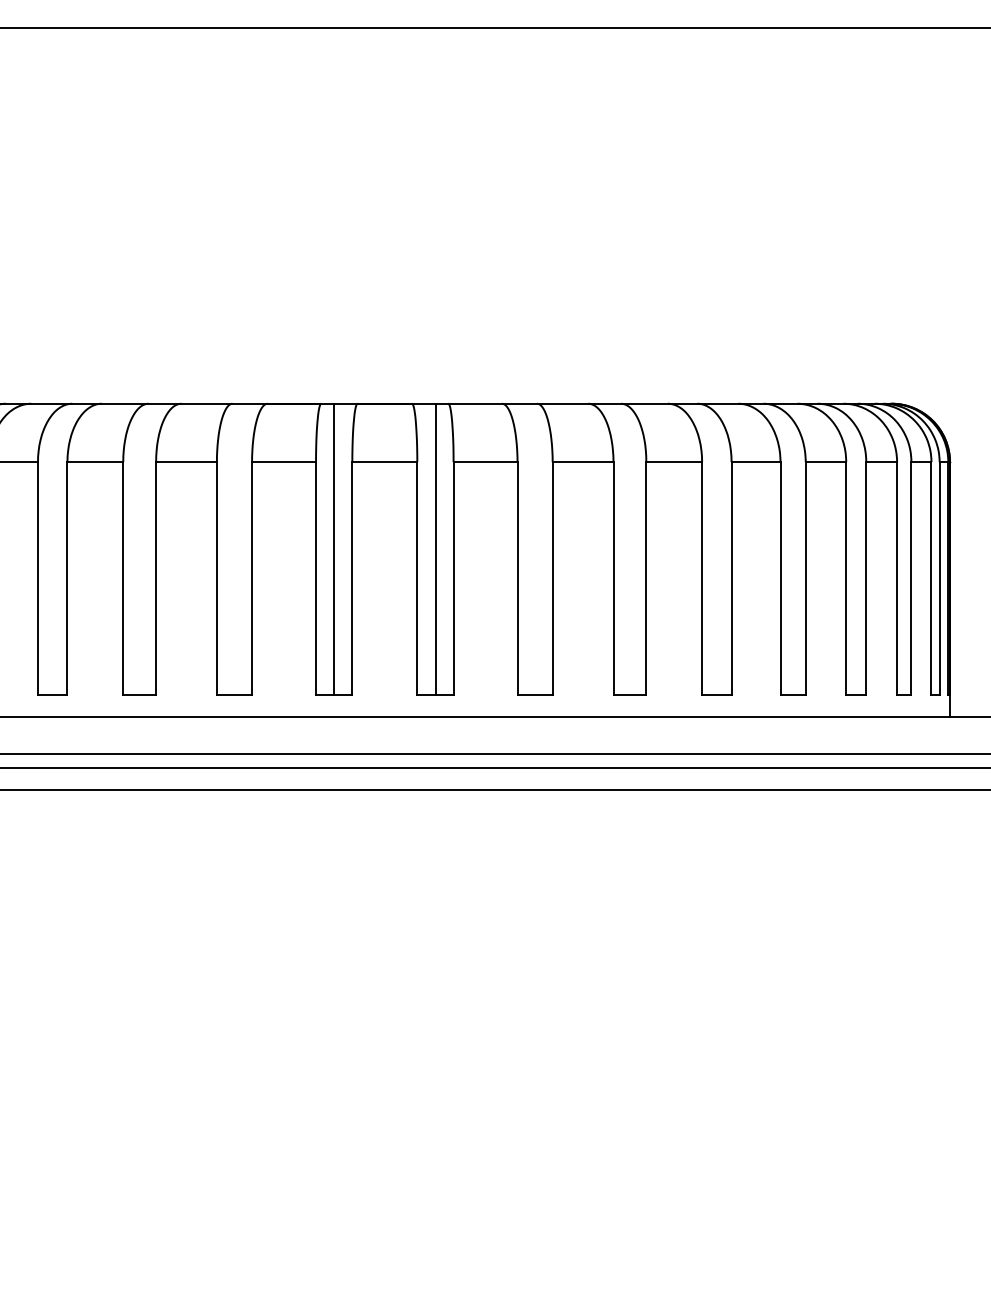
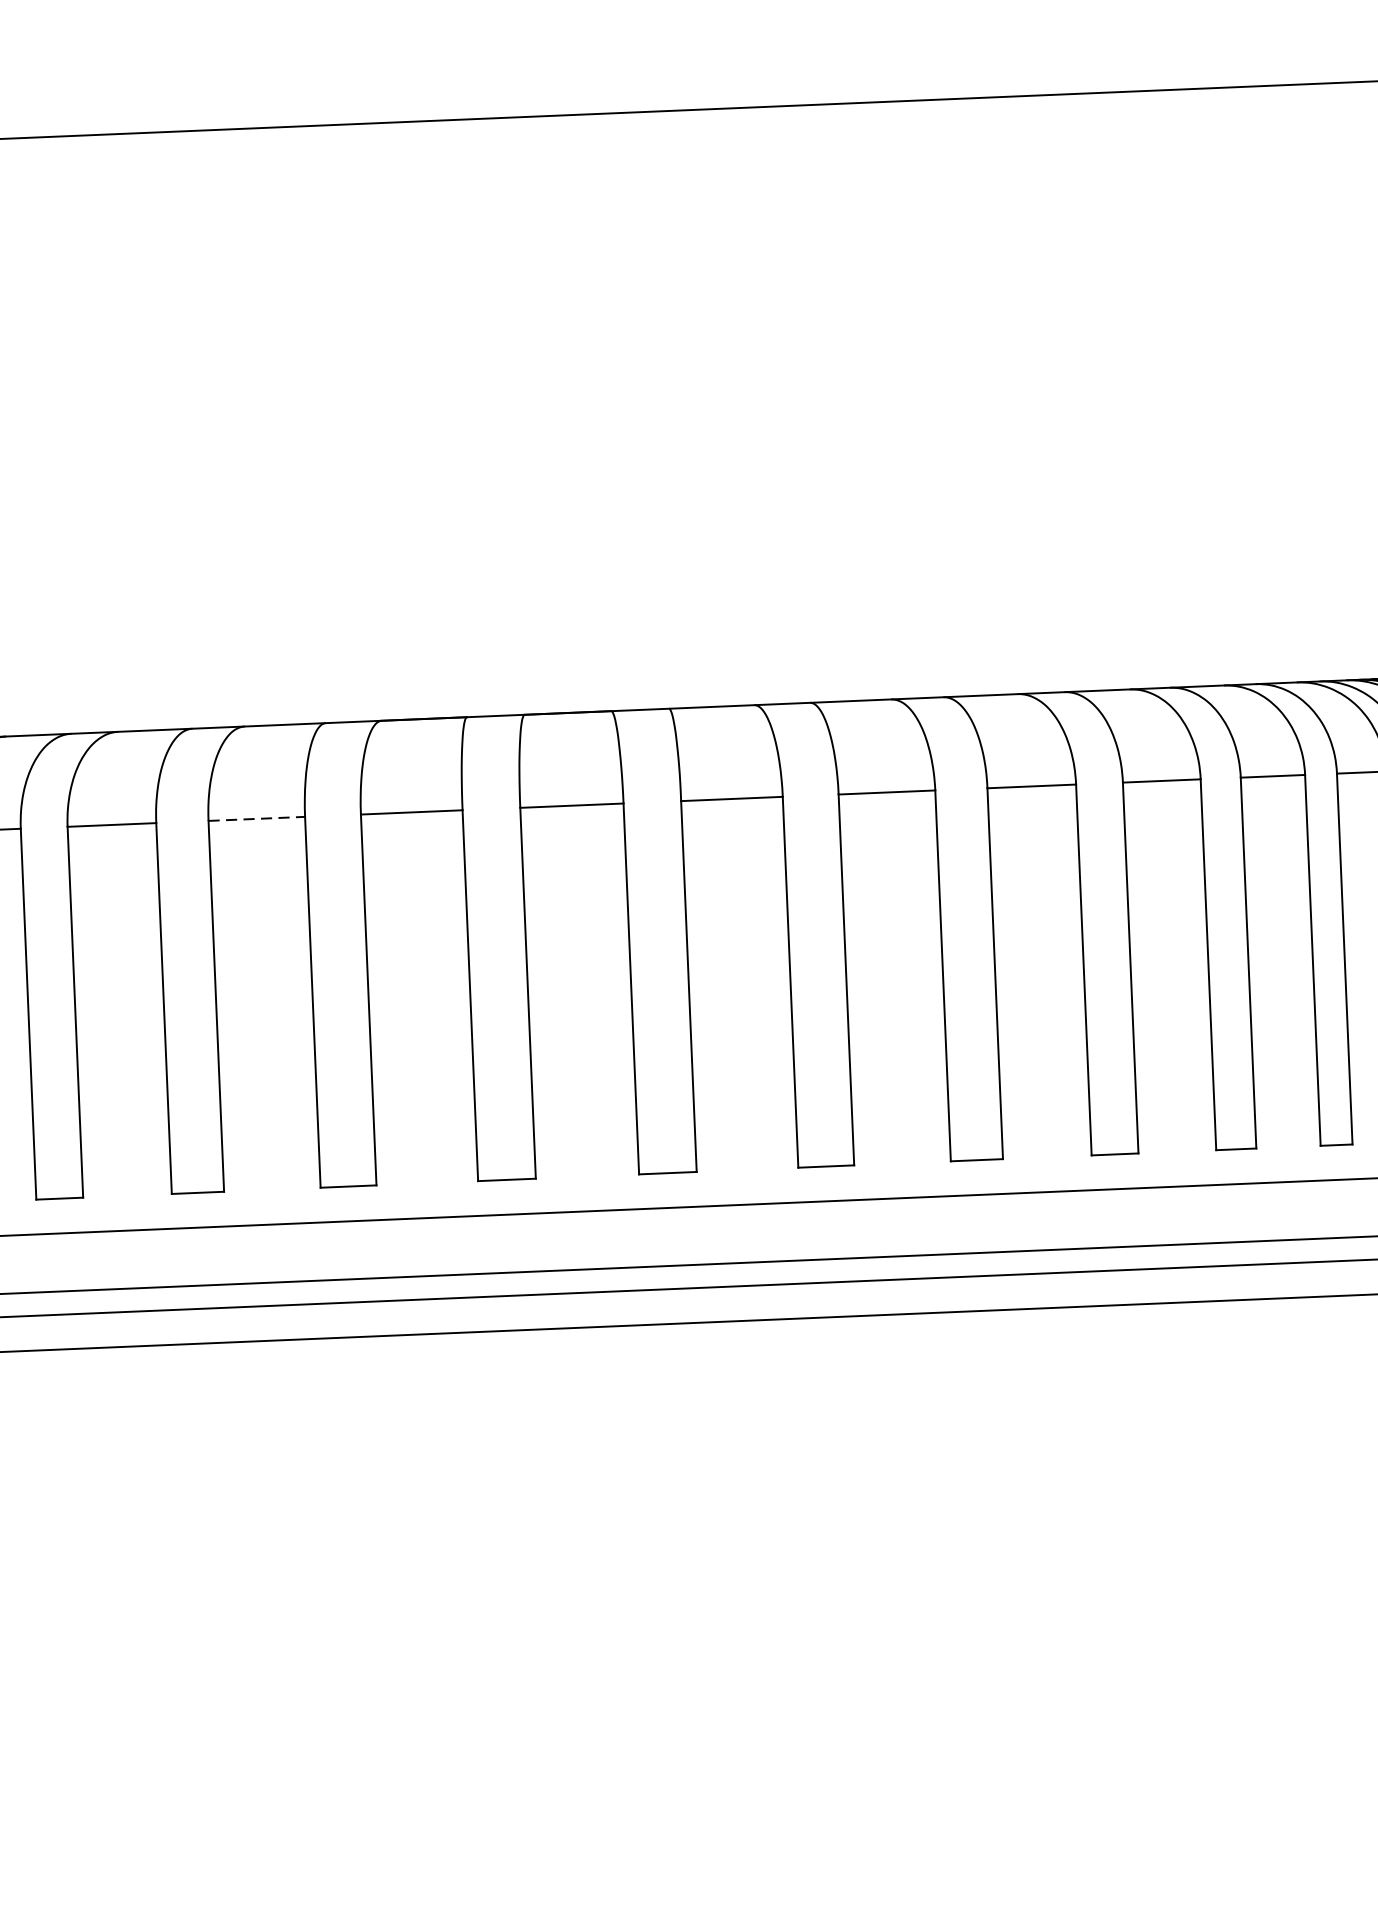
line: (187, 462) -> (258, 819), solid -> dashed
line: (334, 549) -> (497, 947), removed
line: (435, 549) -> (658, 941), removed

